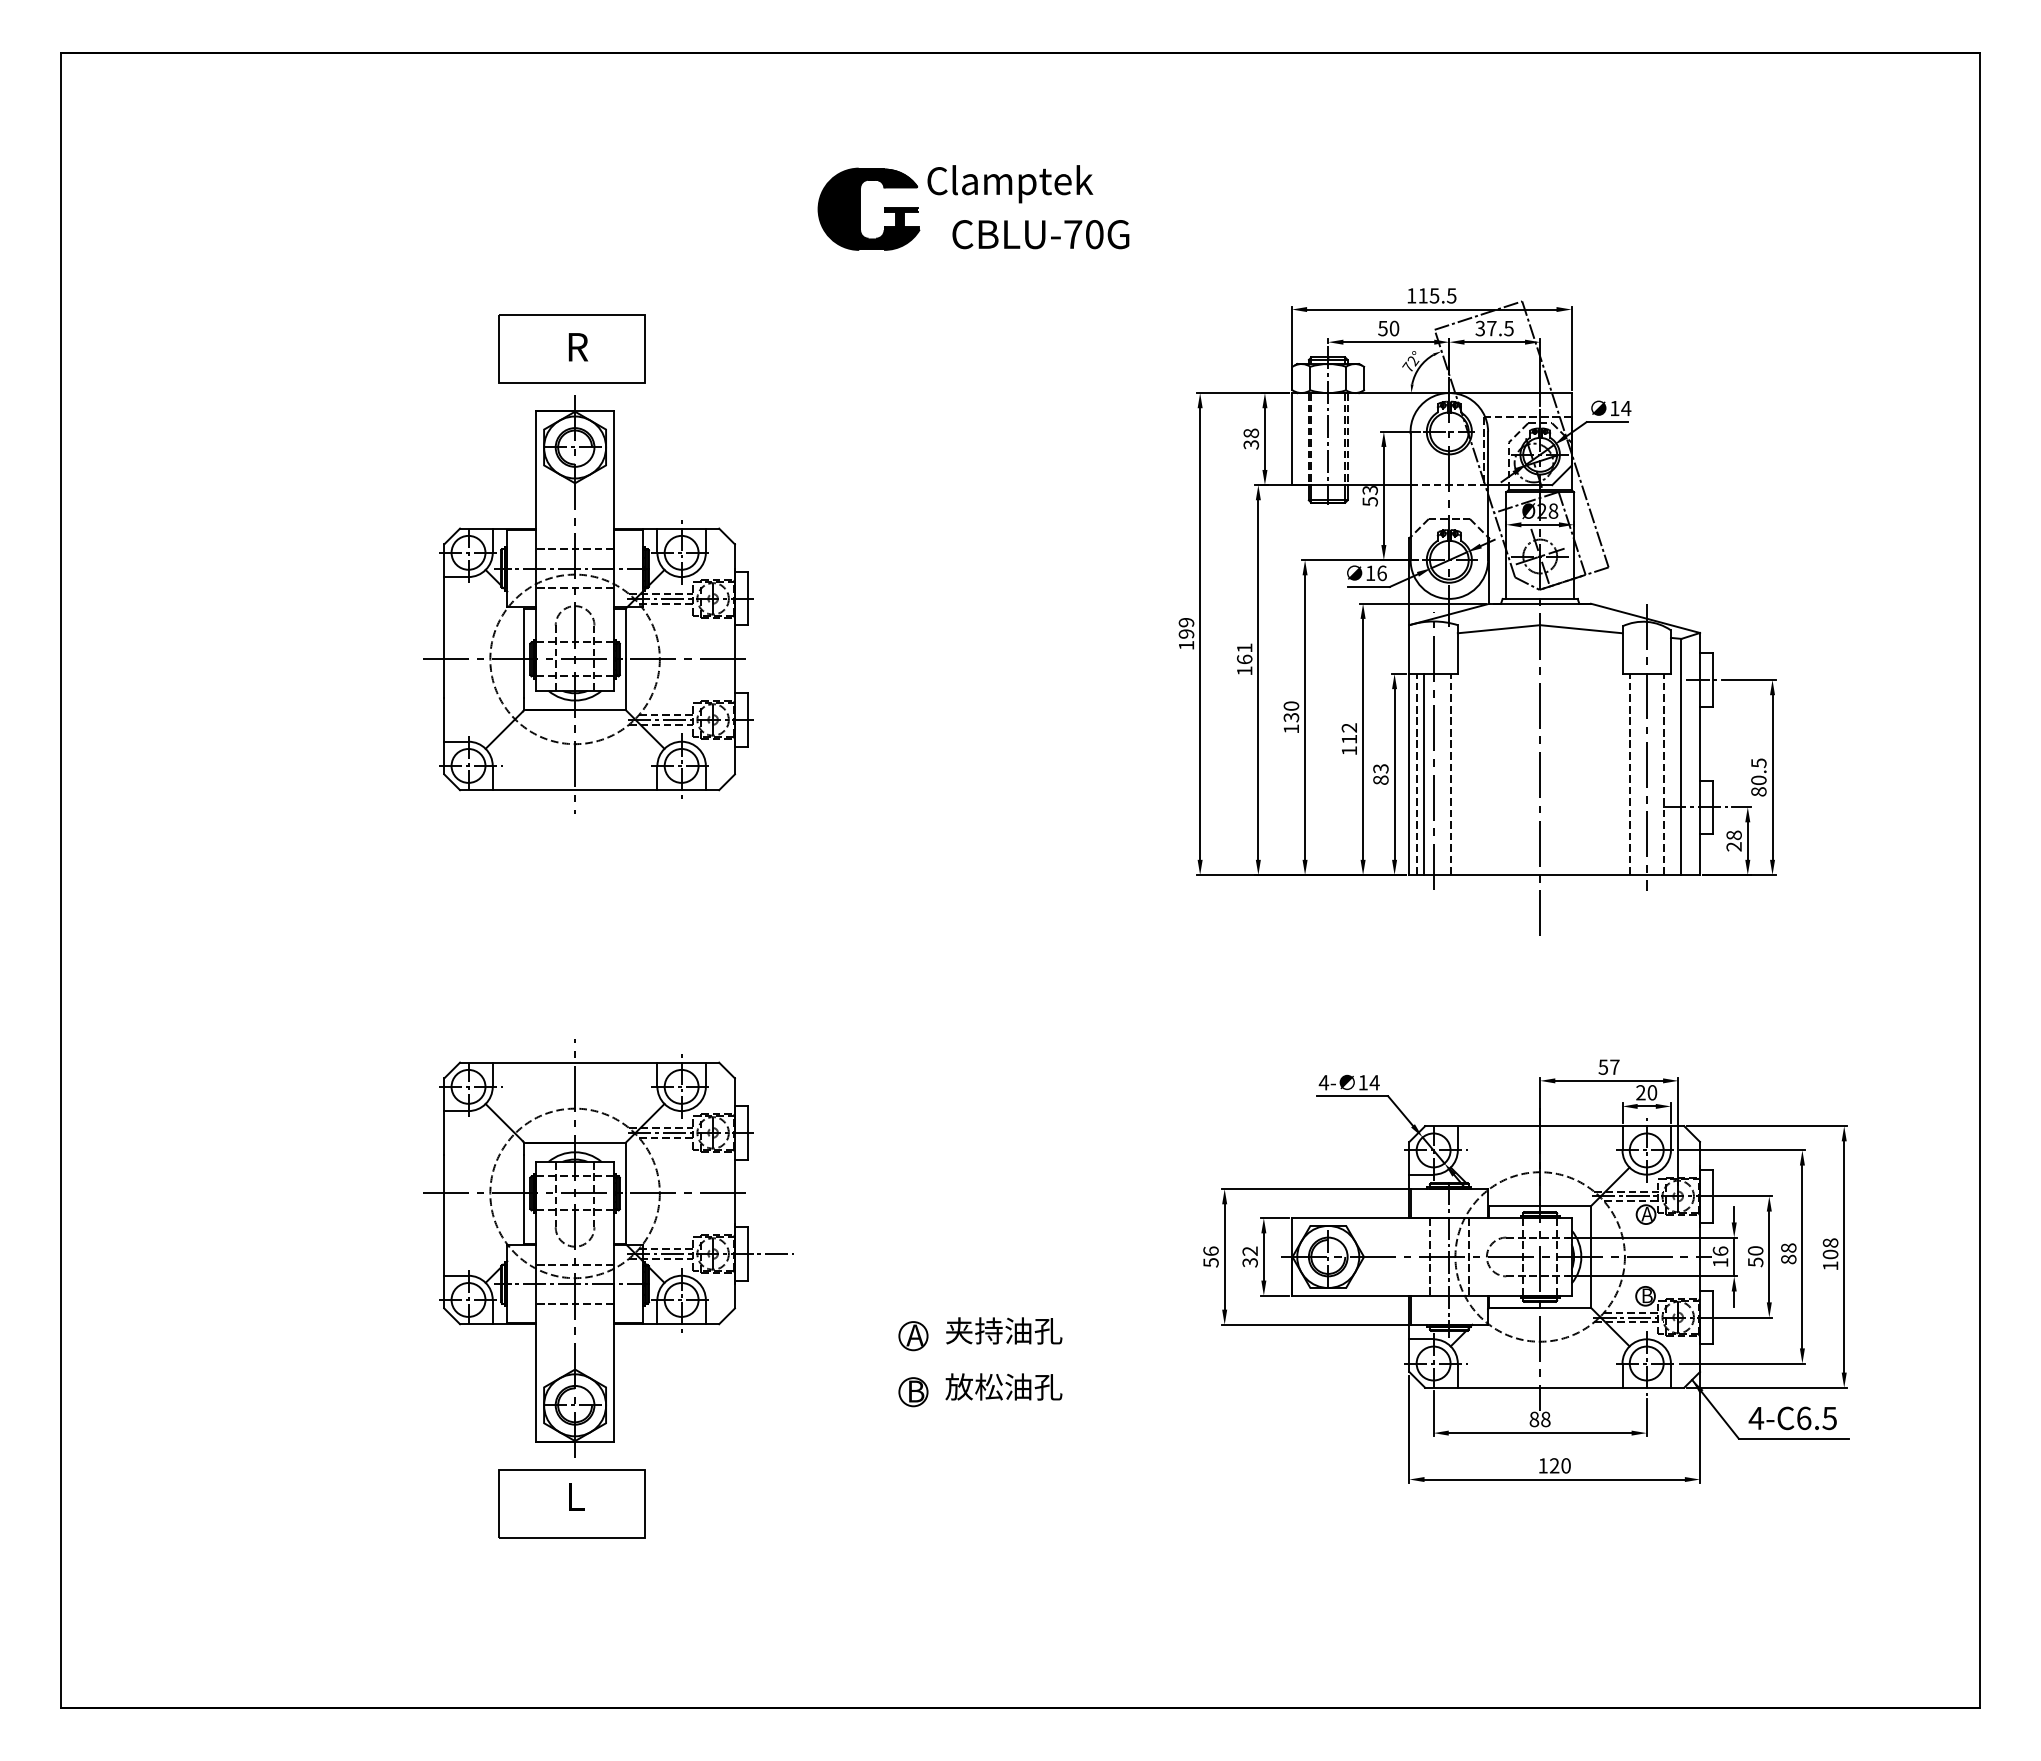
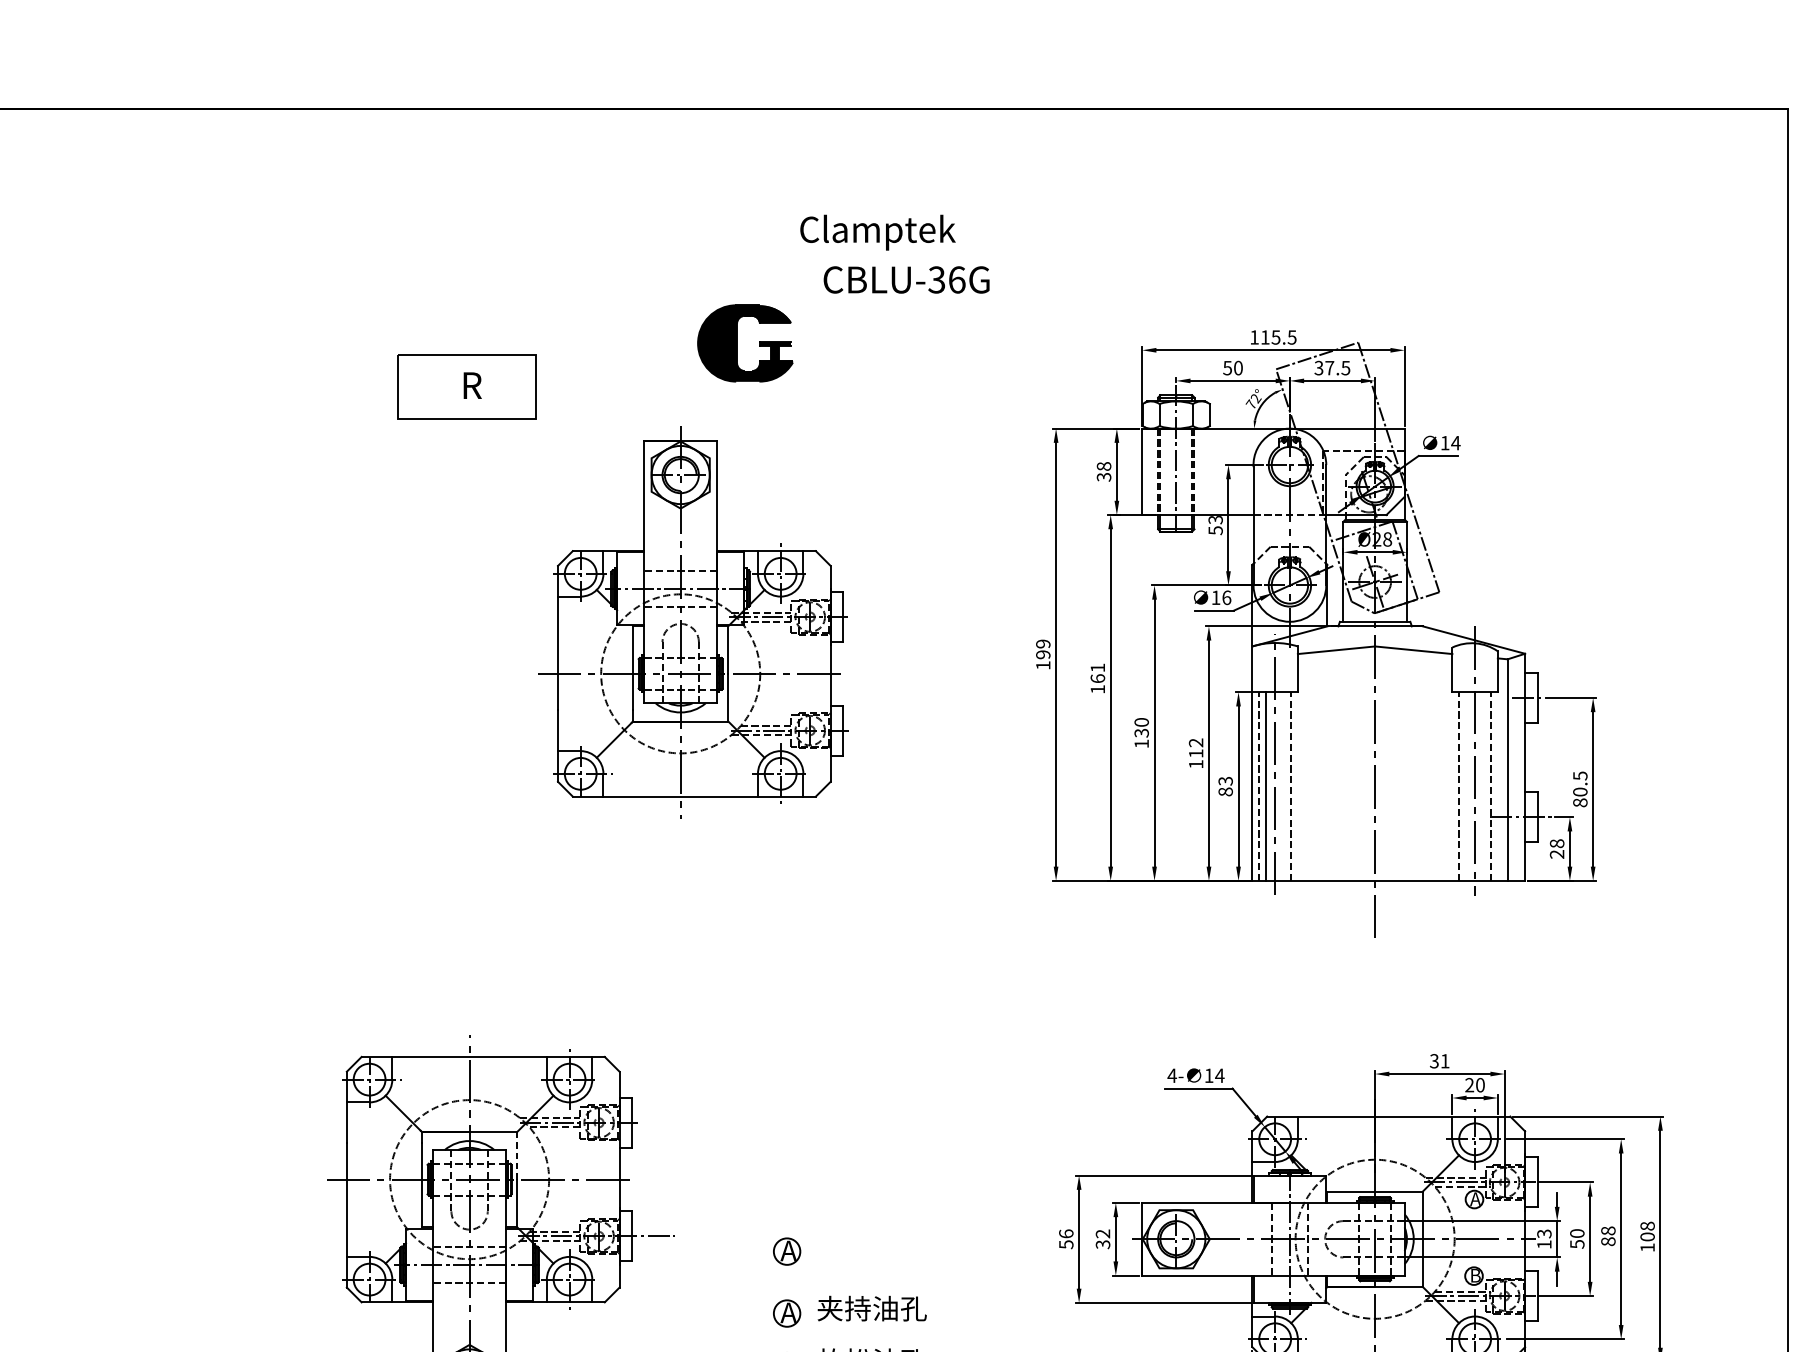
part: (860, 208) -> (737, 342), moved
text: (1083, 234) -> (946, 279), CBLU-70G -> CBLU-36G
part: (588, 604) -> (693, 622), moved
text: (1609, 1066) -> (1440, 1060), 57 -> 31
line: (625, 1168) -> (516, 1156), solid -> dashed
text: (1720, 1251) -> (1544, 1234), 16 -> 13
part: (913, 1270) -> (787, 1251), added

